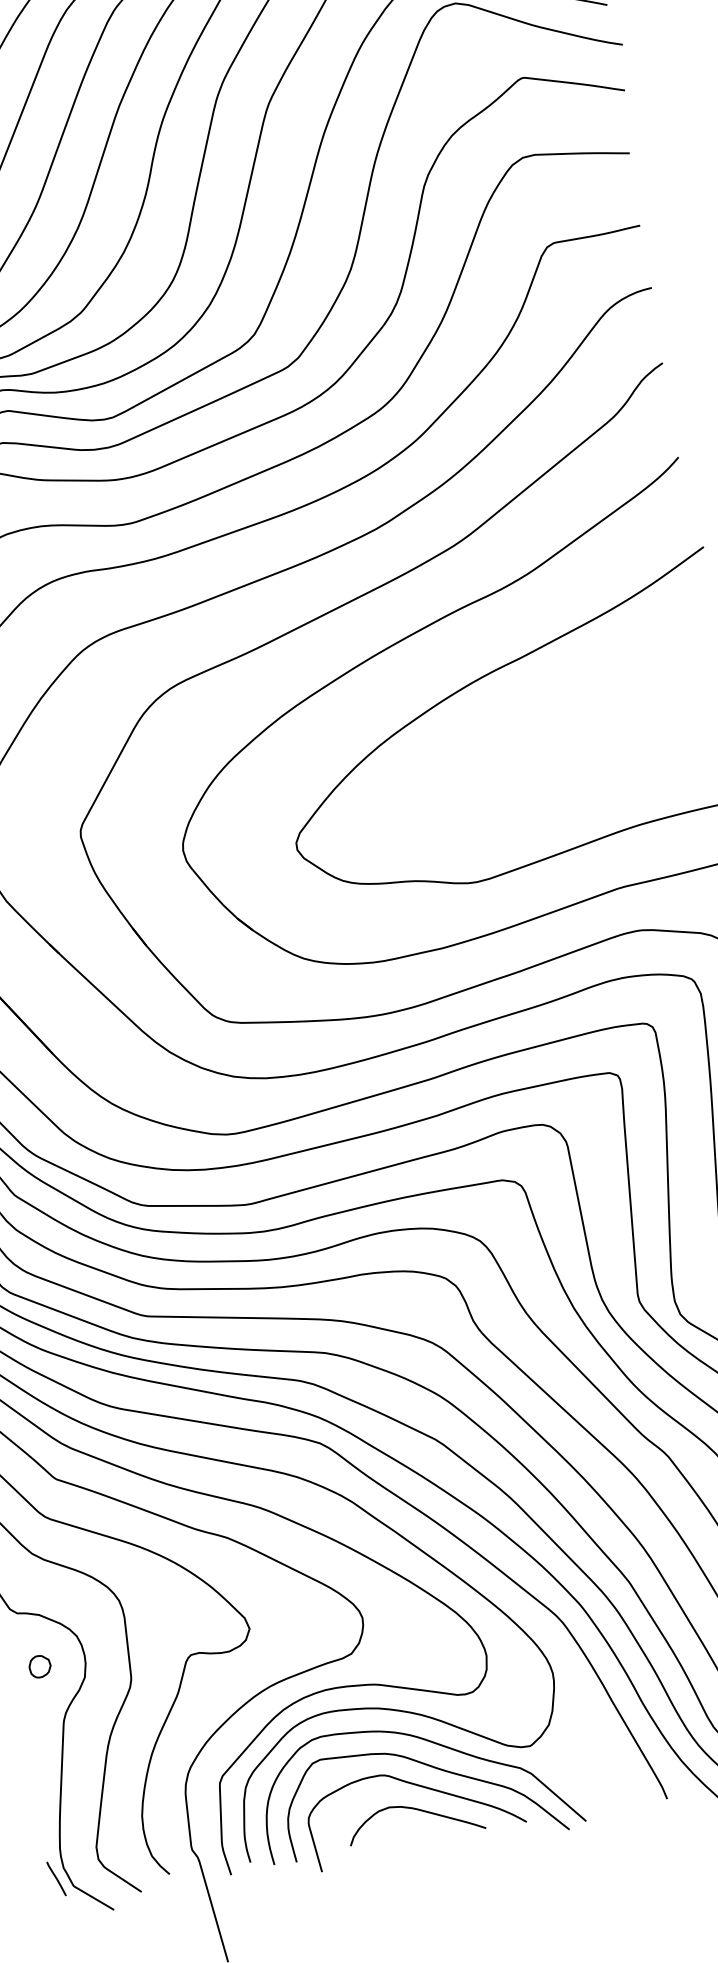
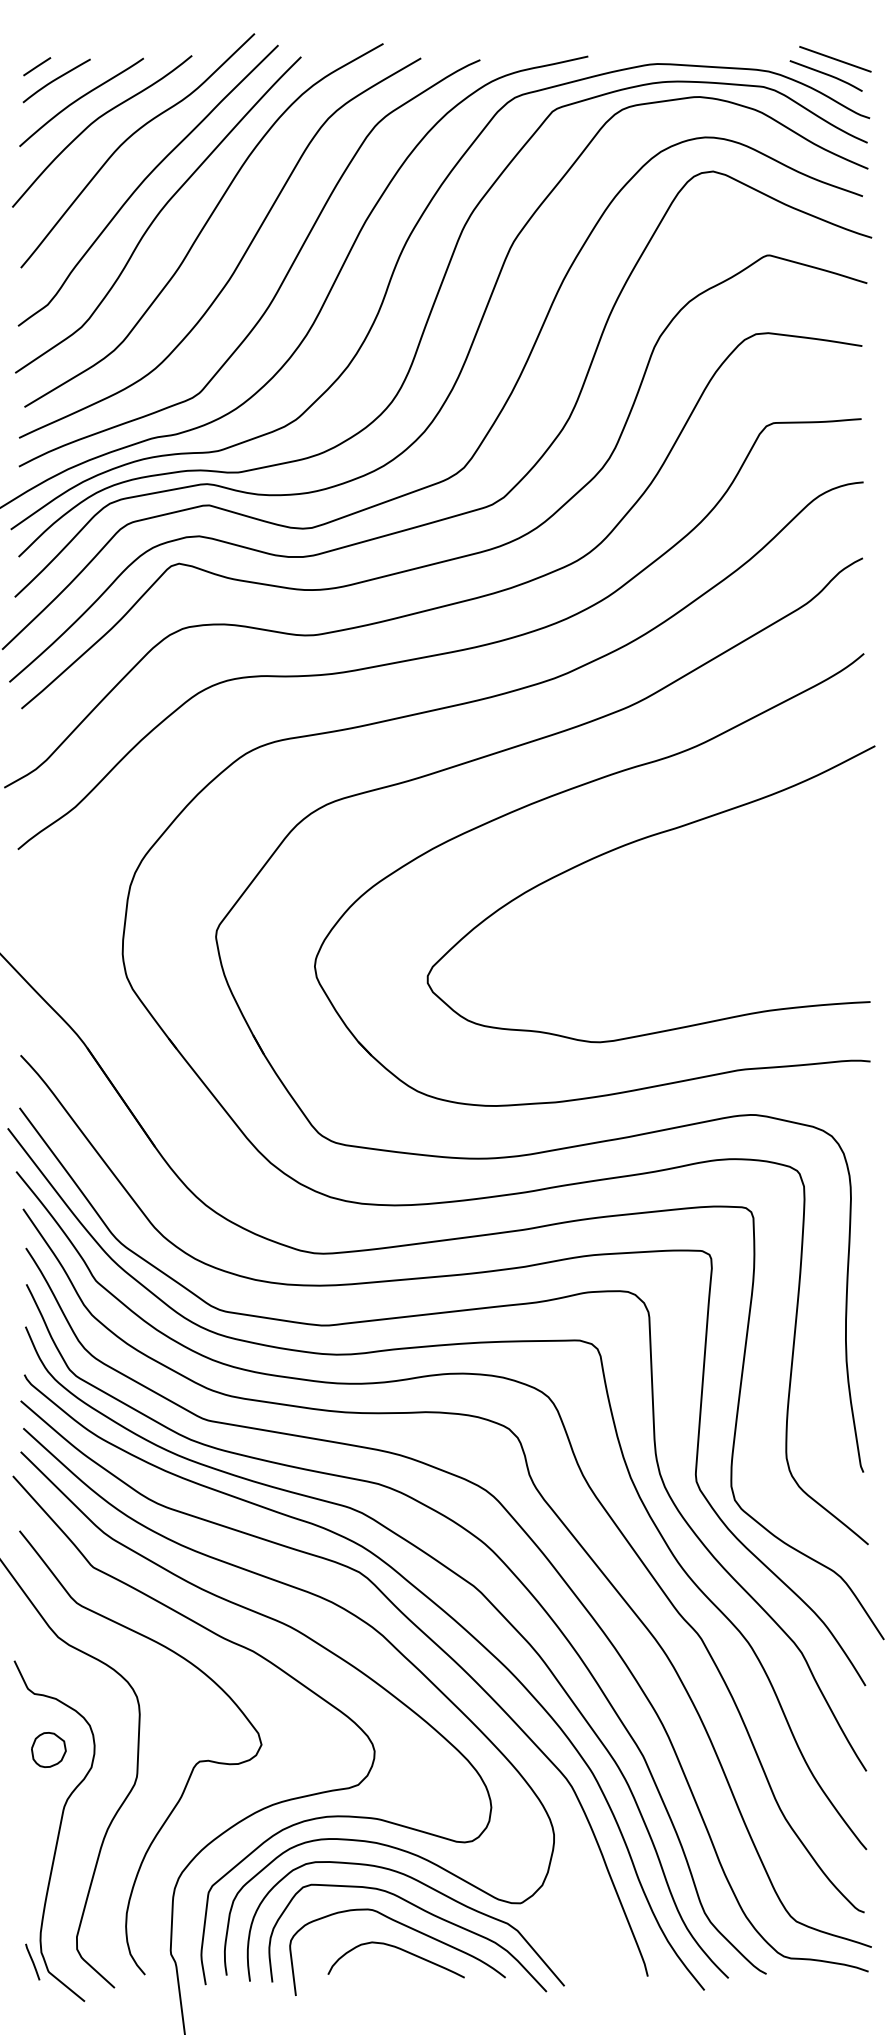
part: (39, 1666) -> (48, 1749), size x1.6

